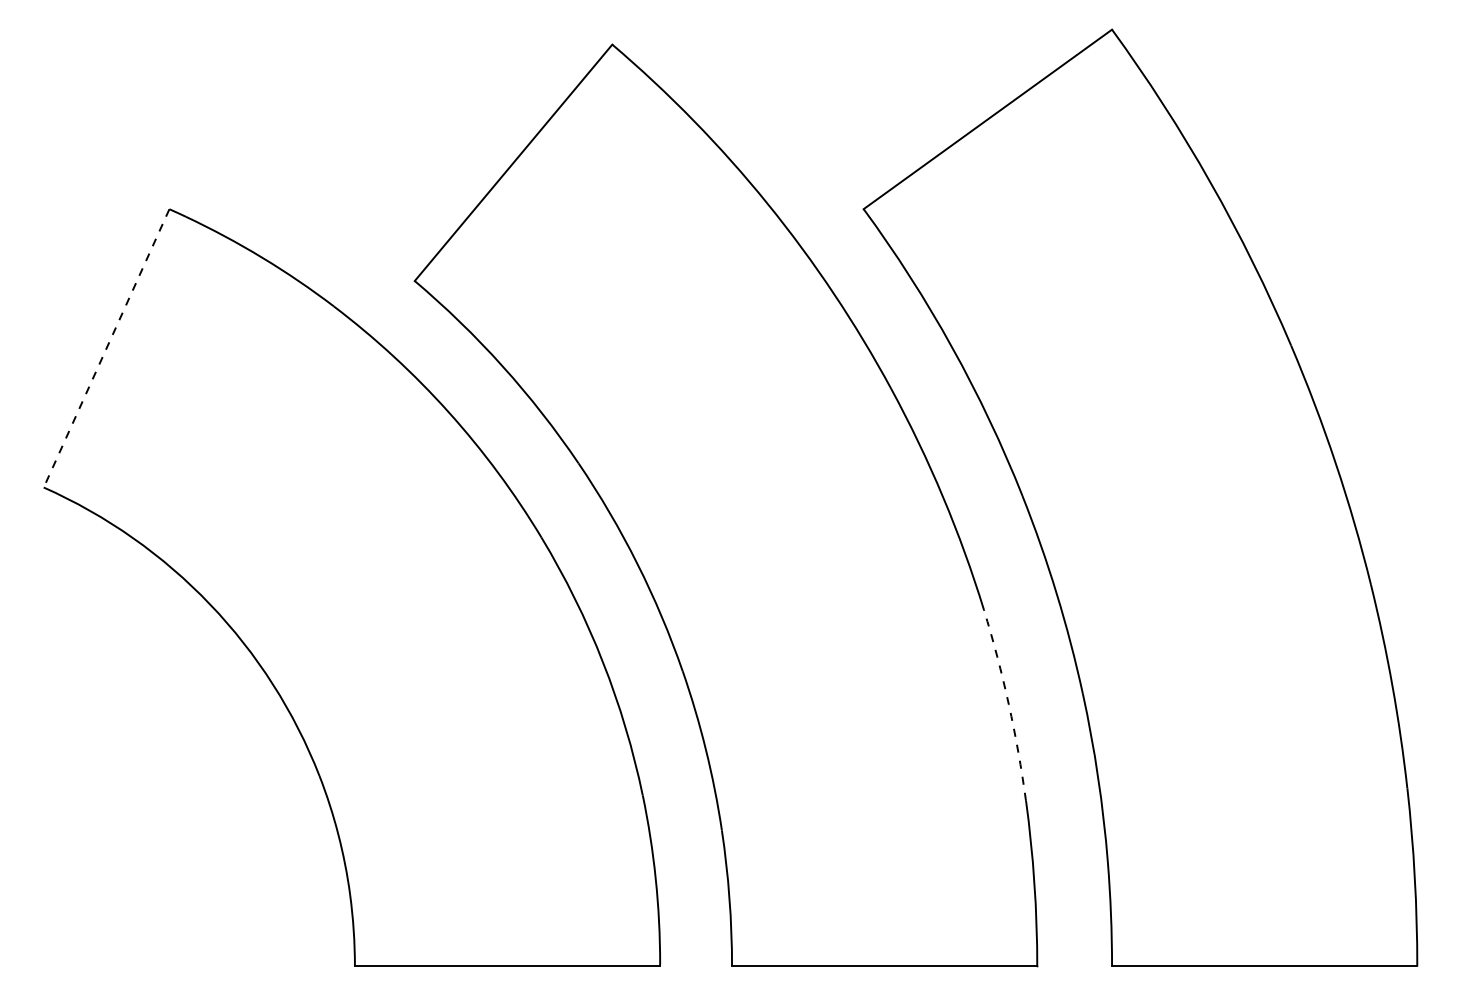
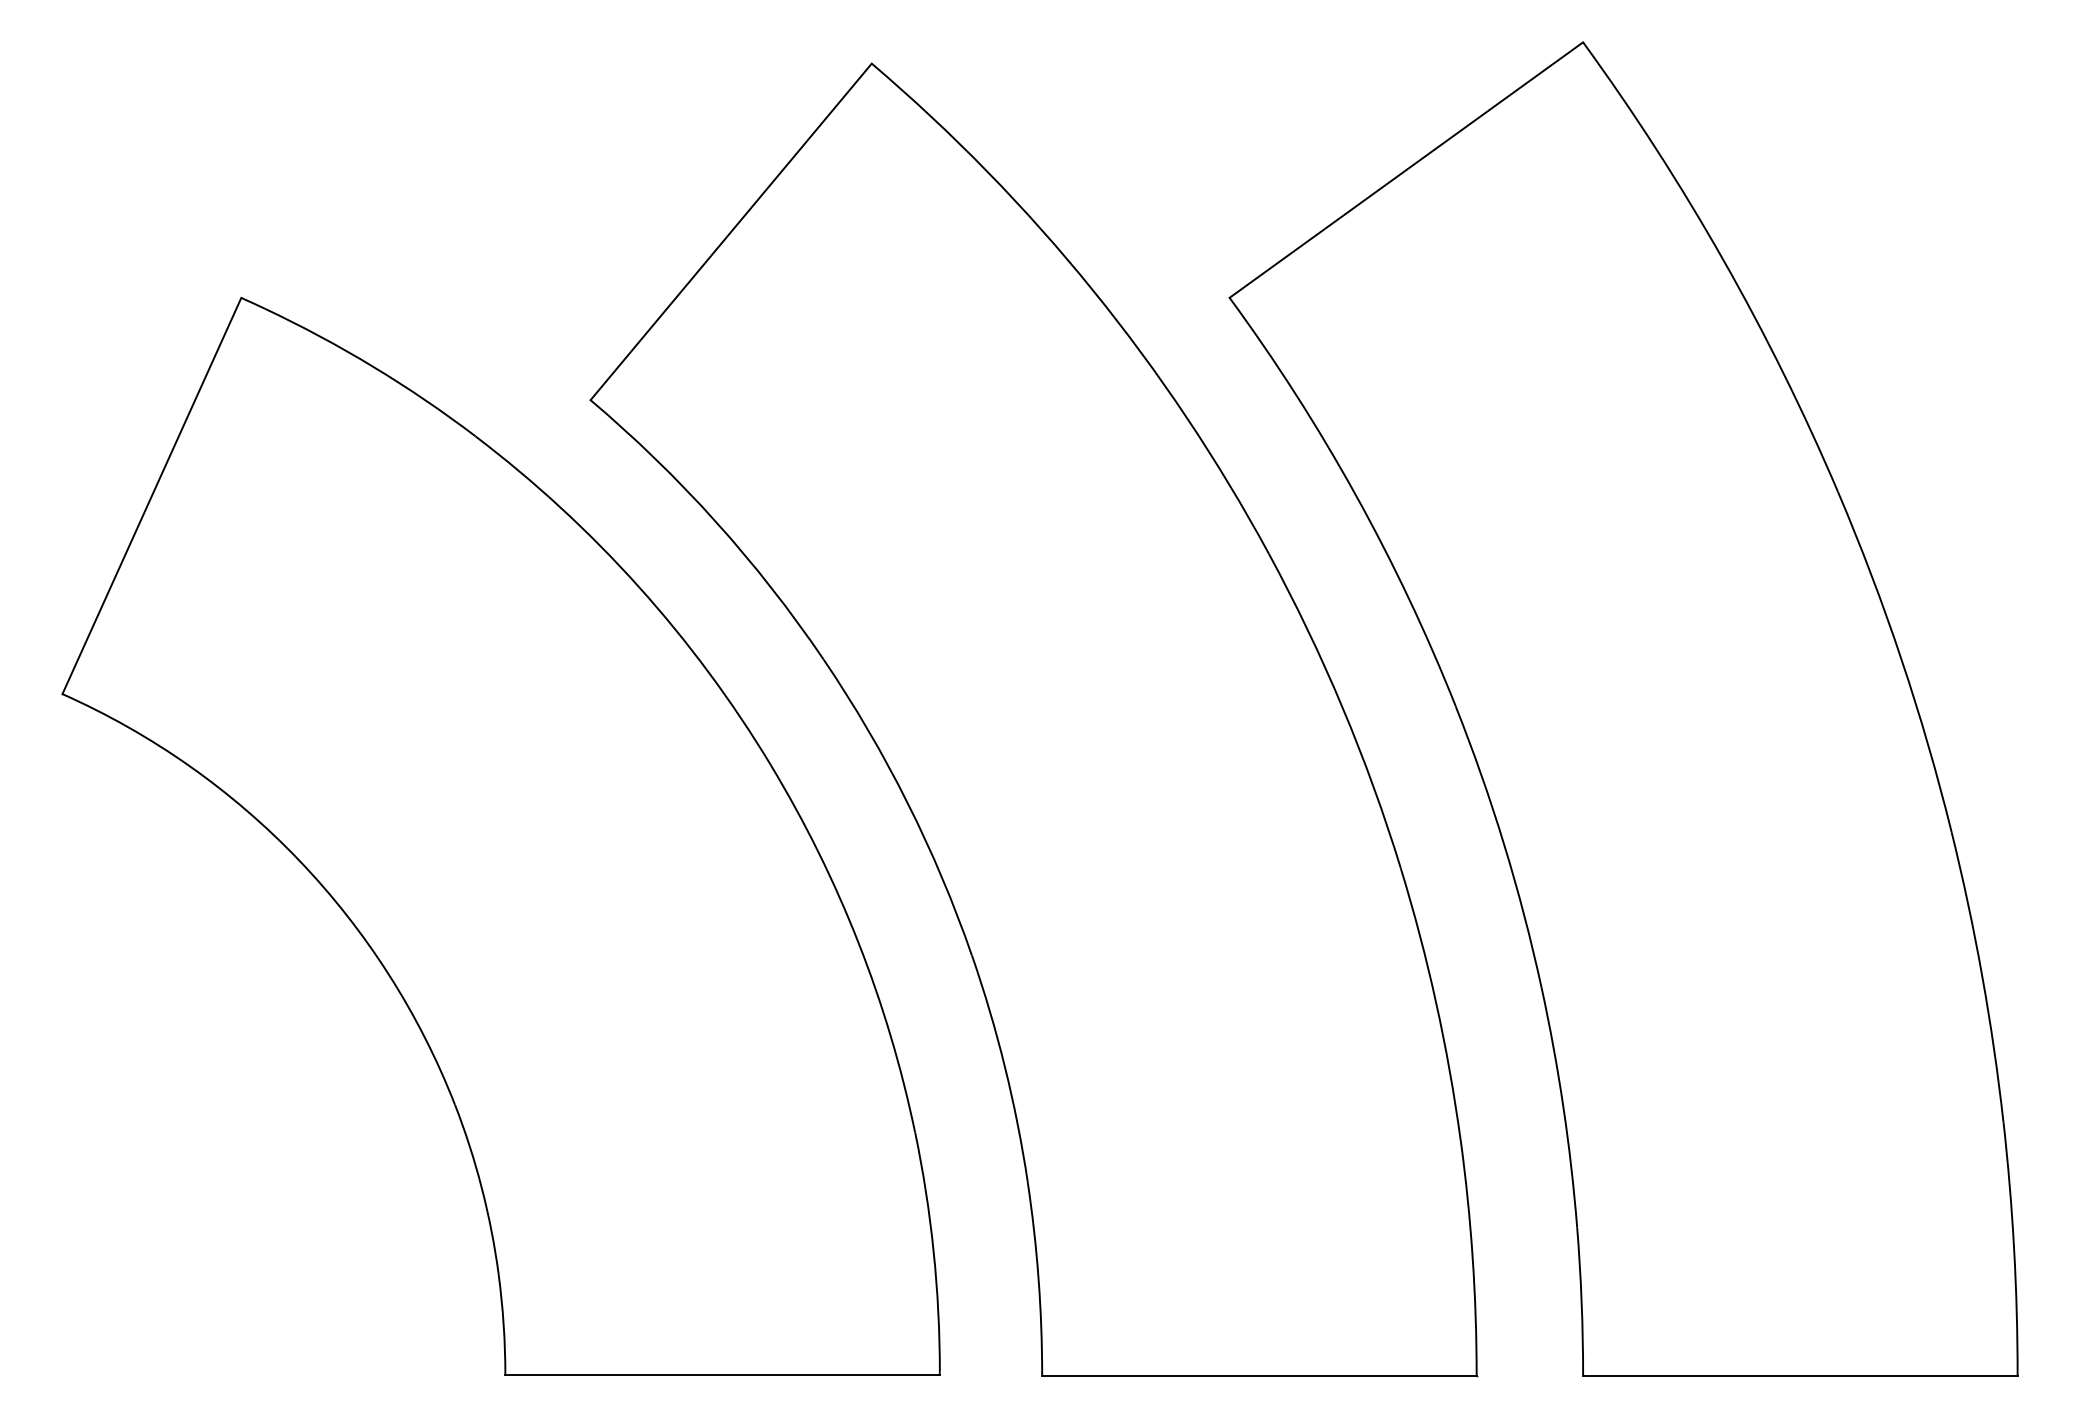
line: (106, 348) -> (151, 496), dashed -> solid
arc: (1009, 704) -> (1436, 1003), dashed -> solid

